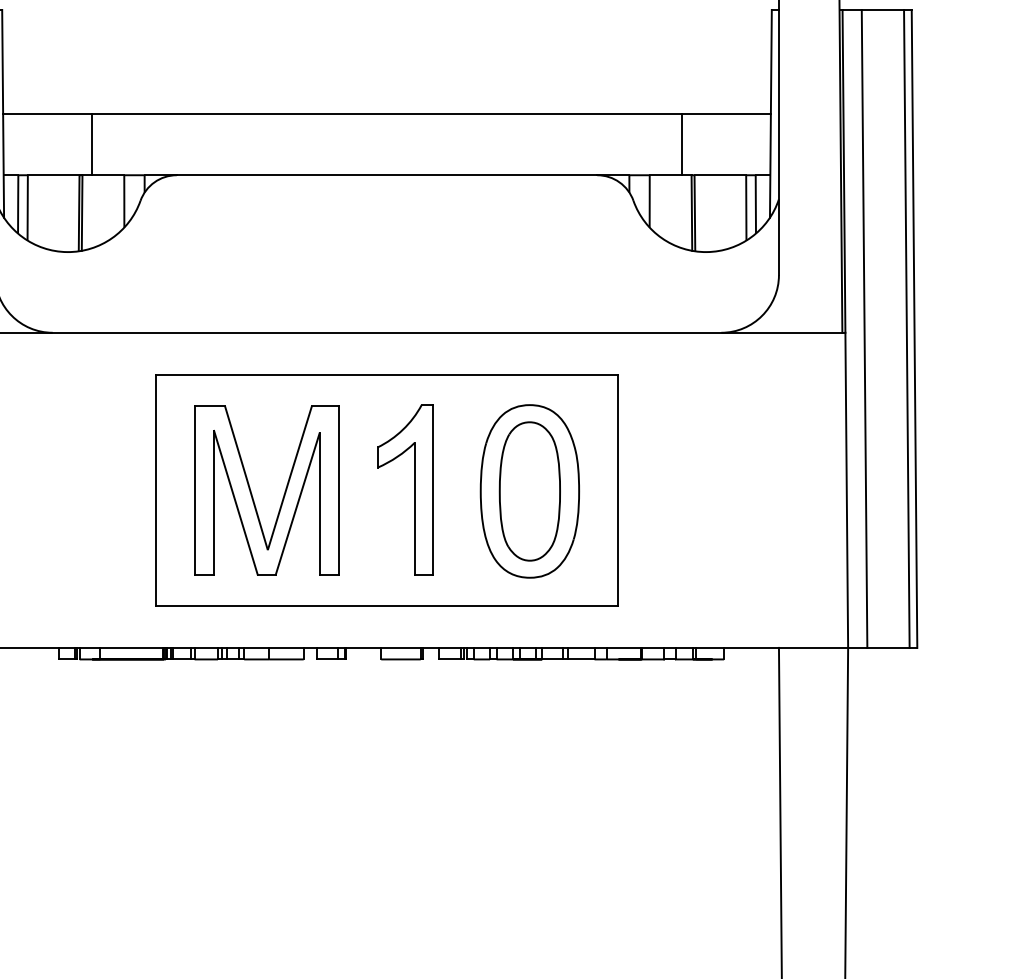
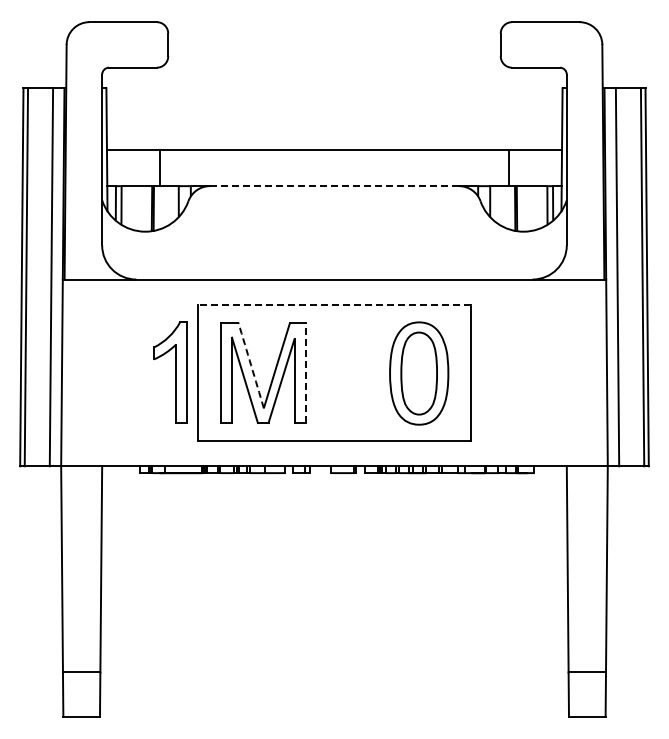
line: (387, 175) -> (334, 186), solid -> dashed
line: (387, 374) -> (334, 304), solid -> dashed
arc: (246, 477) -> (251, 365), solid -> dashed
line: (338, 489) -> (305, 372), solid -> dashed
part: (405, 489) -> (170, 372), moved

